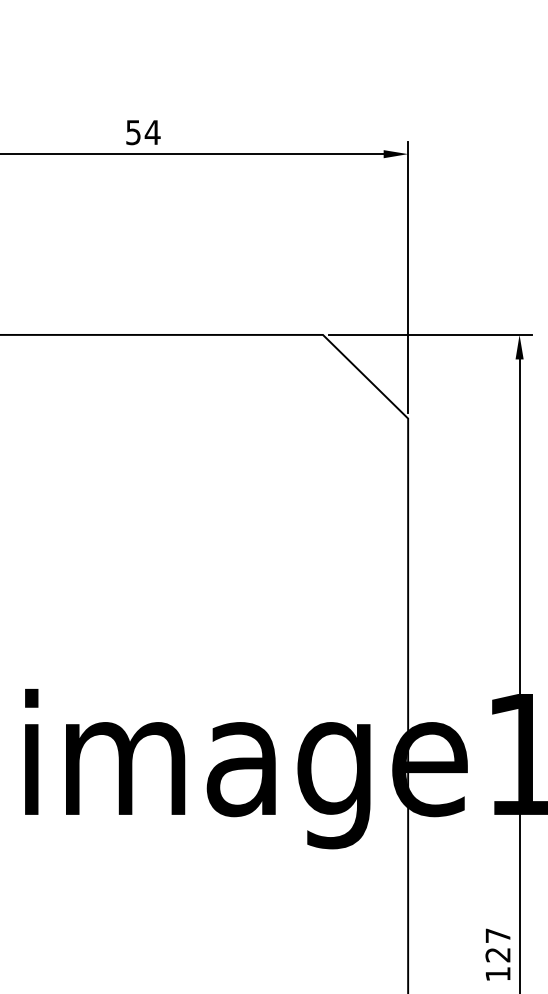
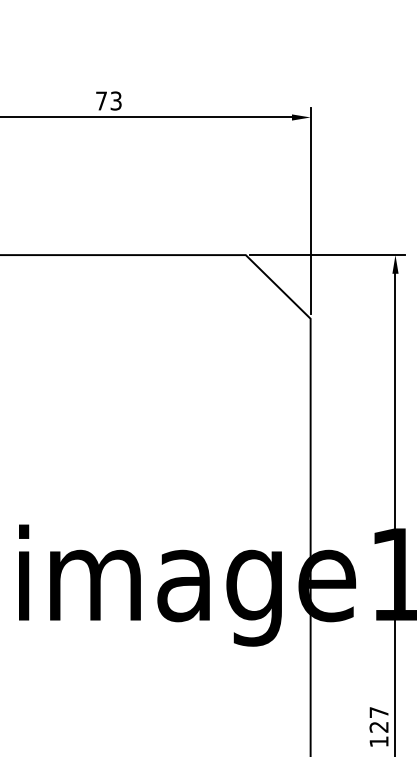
text: (143, 131) -> (109, 100), 54 -> 73

